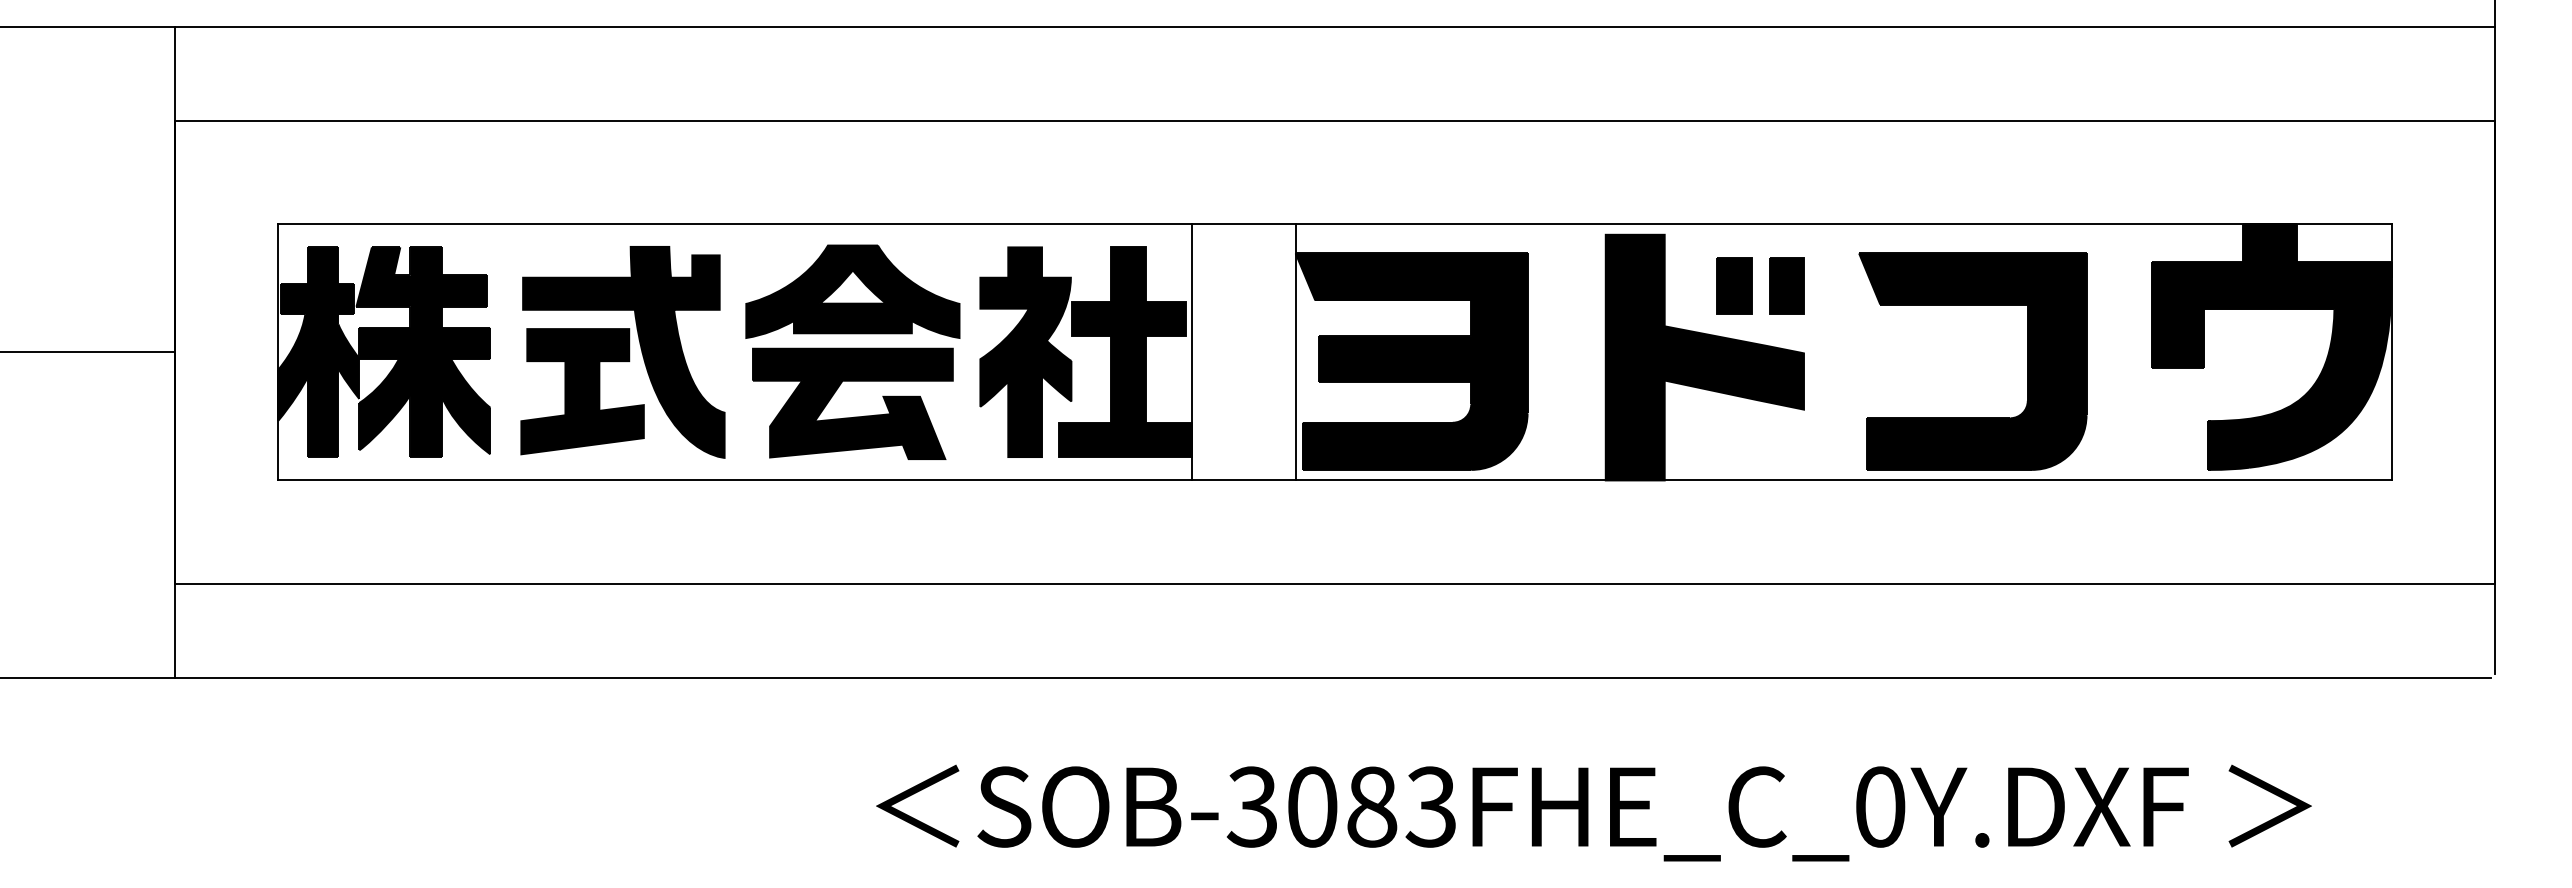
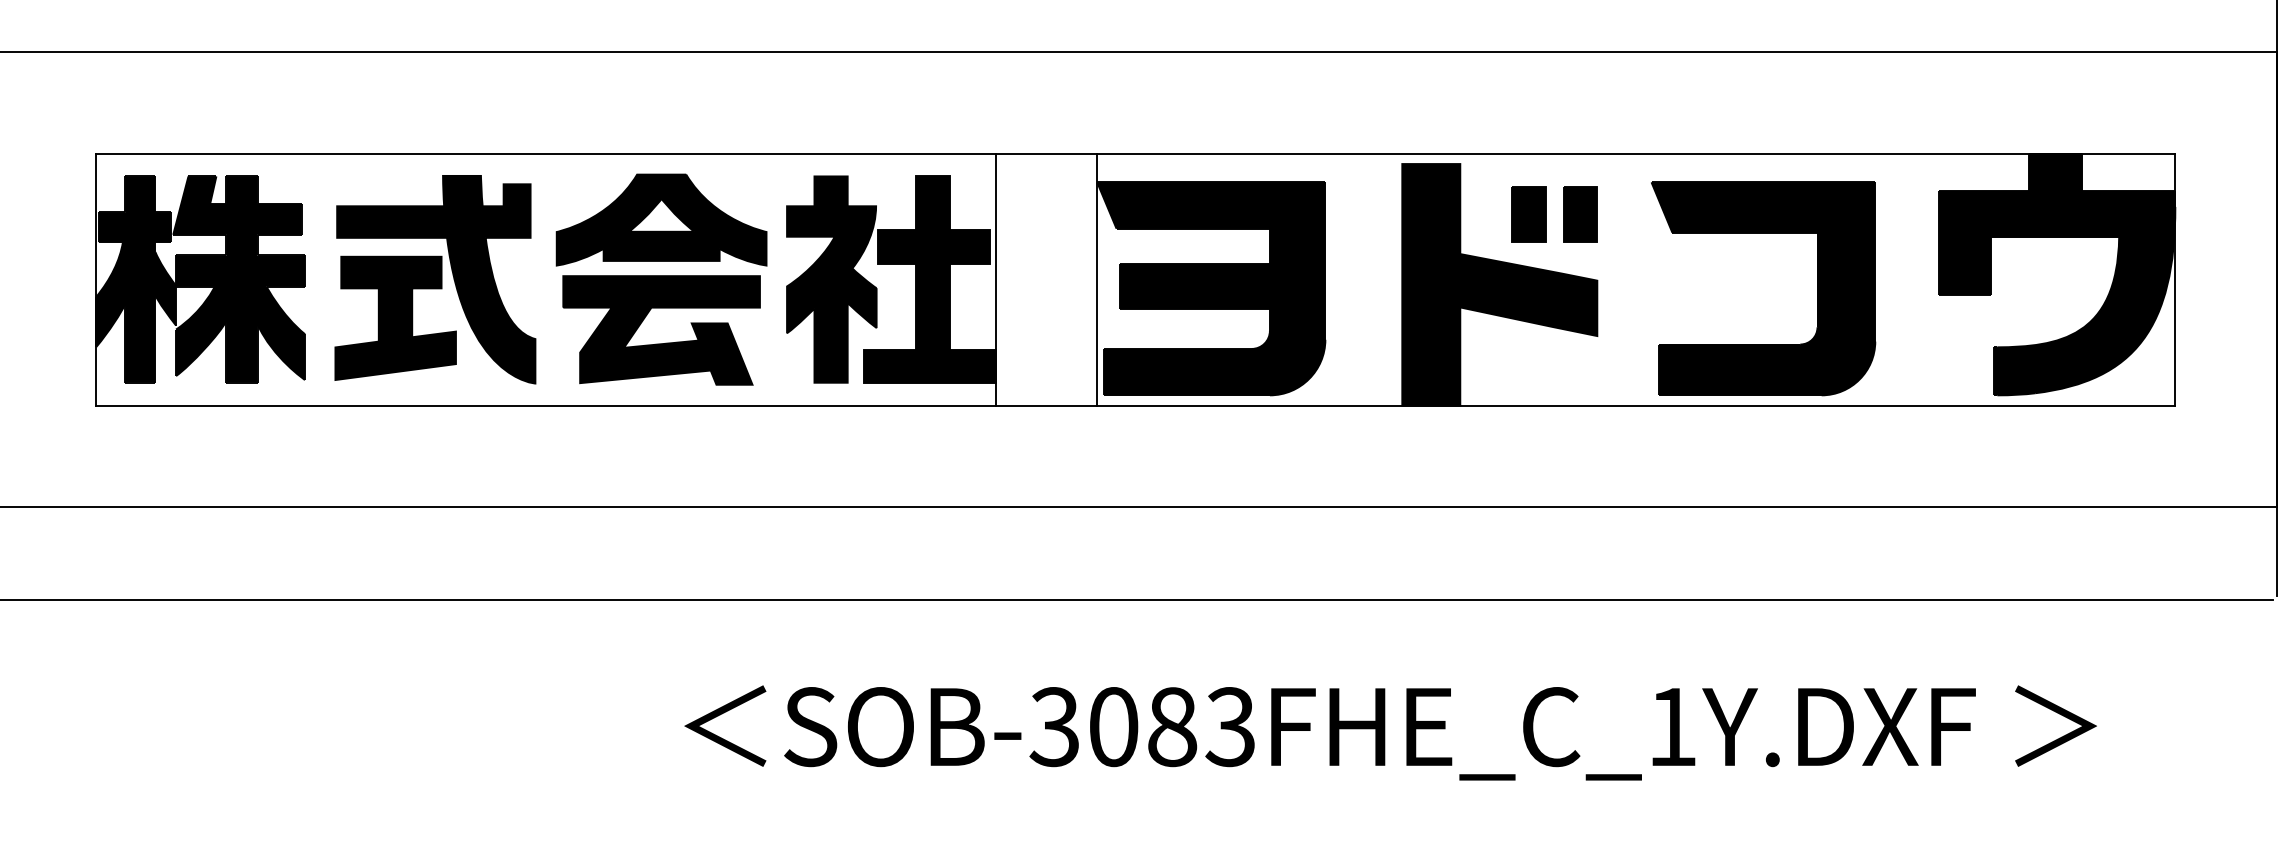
text: (1880, 806) -> (1672, 726), SOB-3083FHE_C_0Y.DXF -> SOB-3083FHE_C_1Y.DXF

